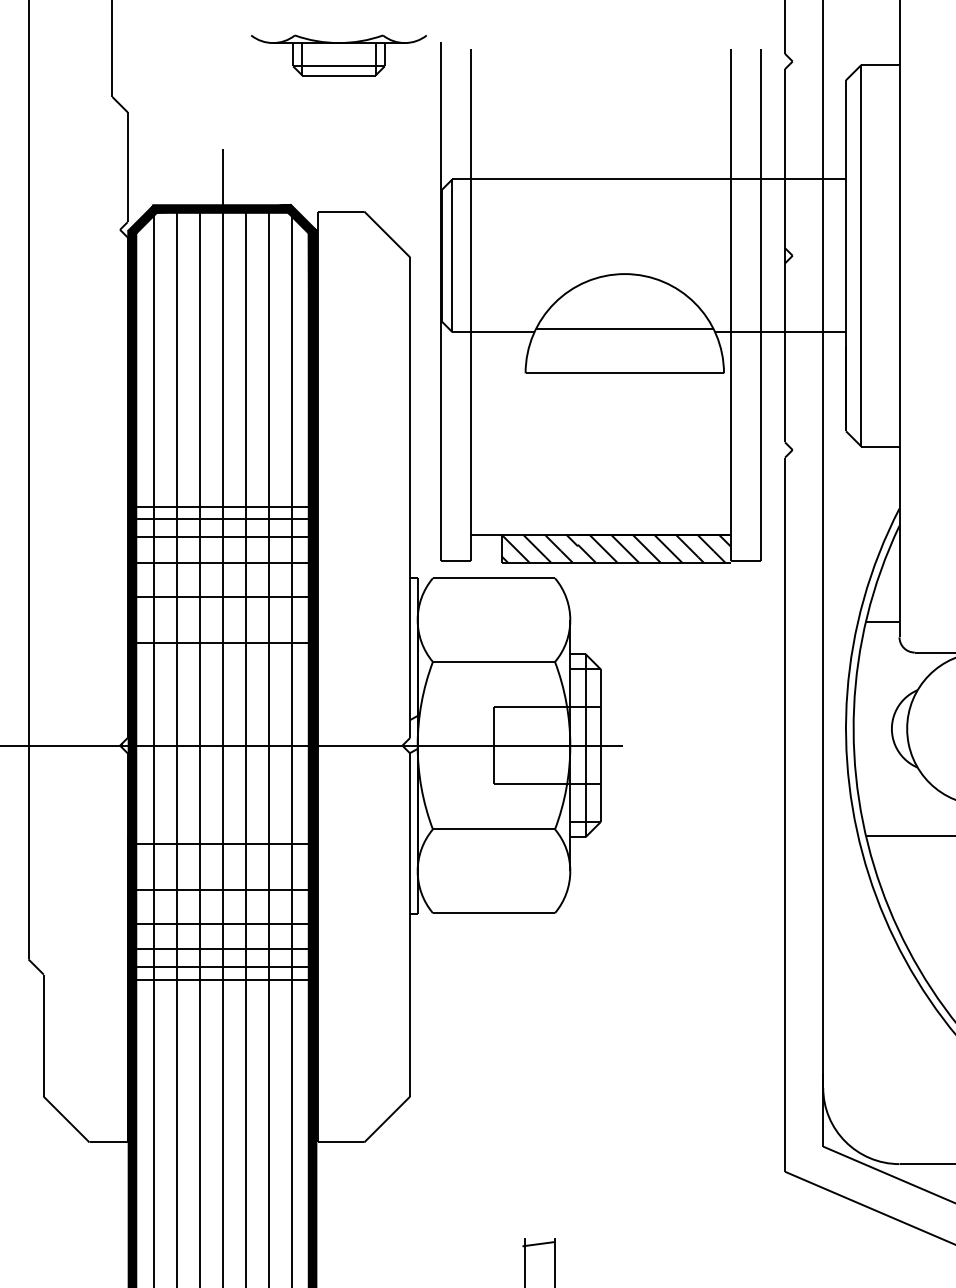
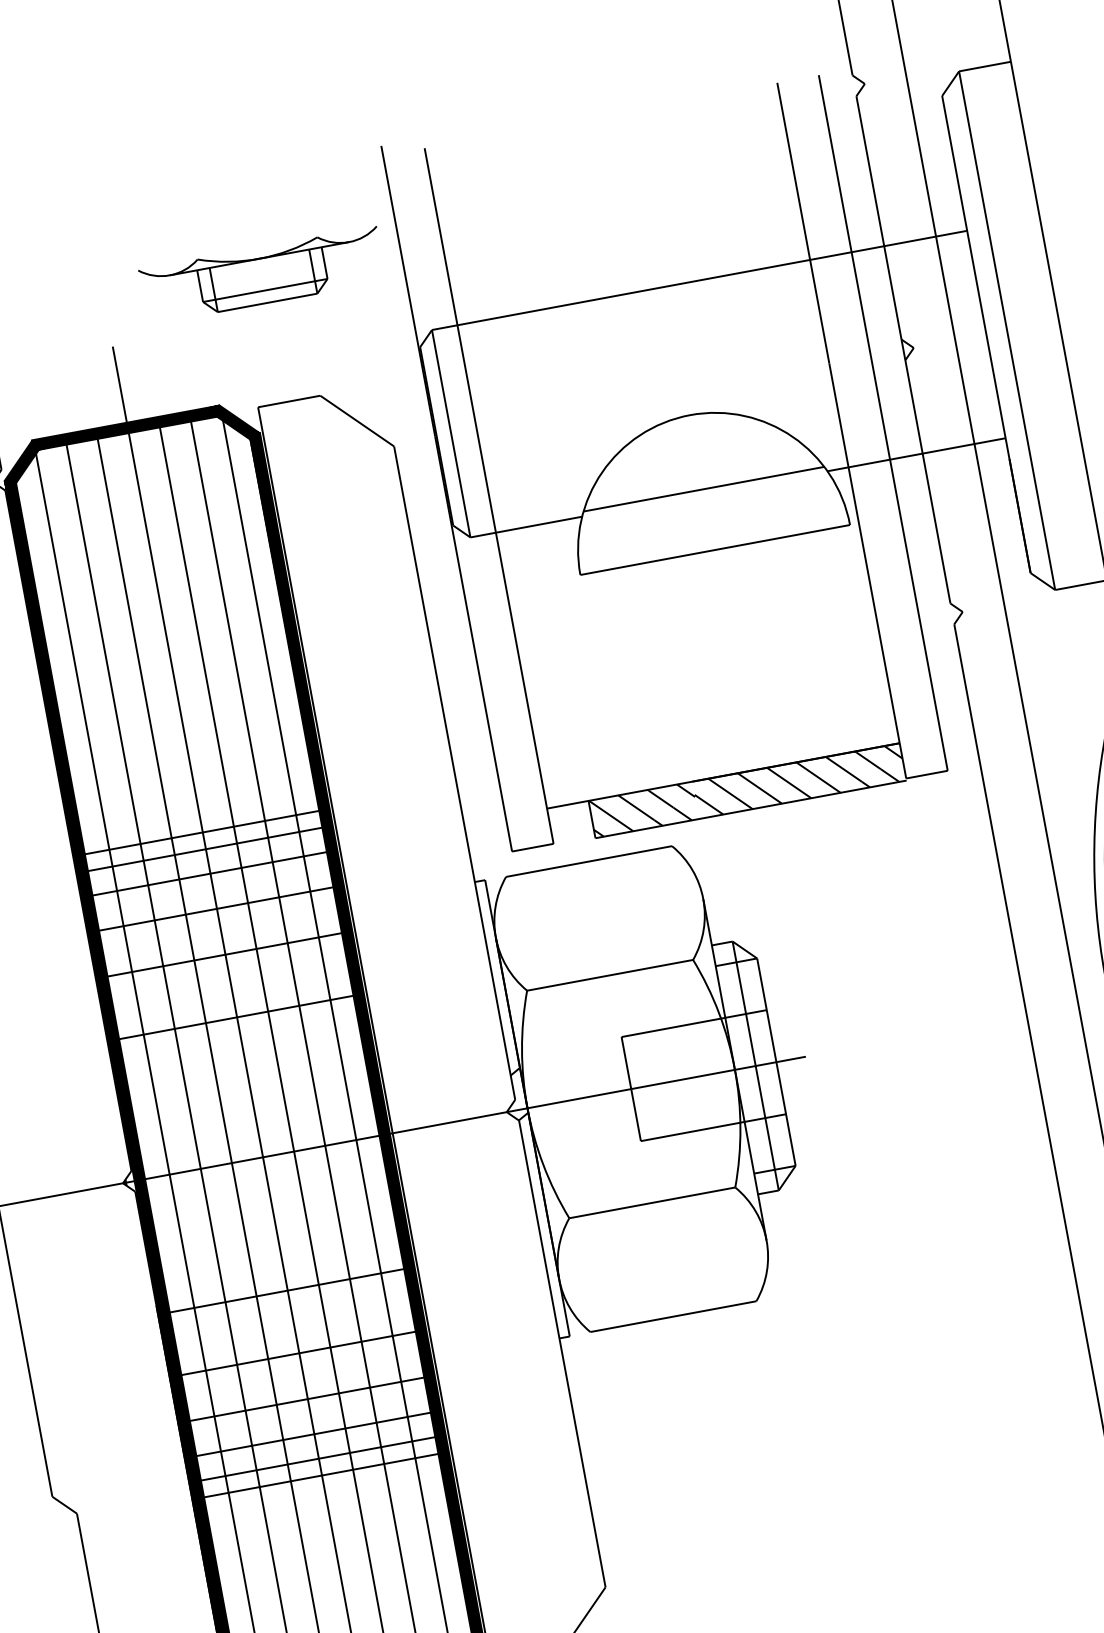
part: (338, 55) -> (261, 275), moved

